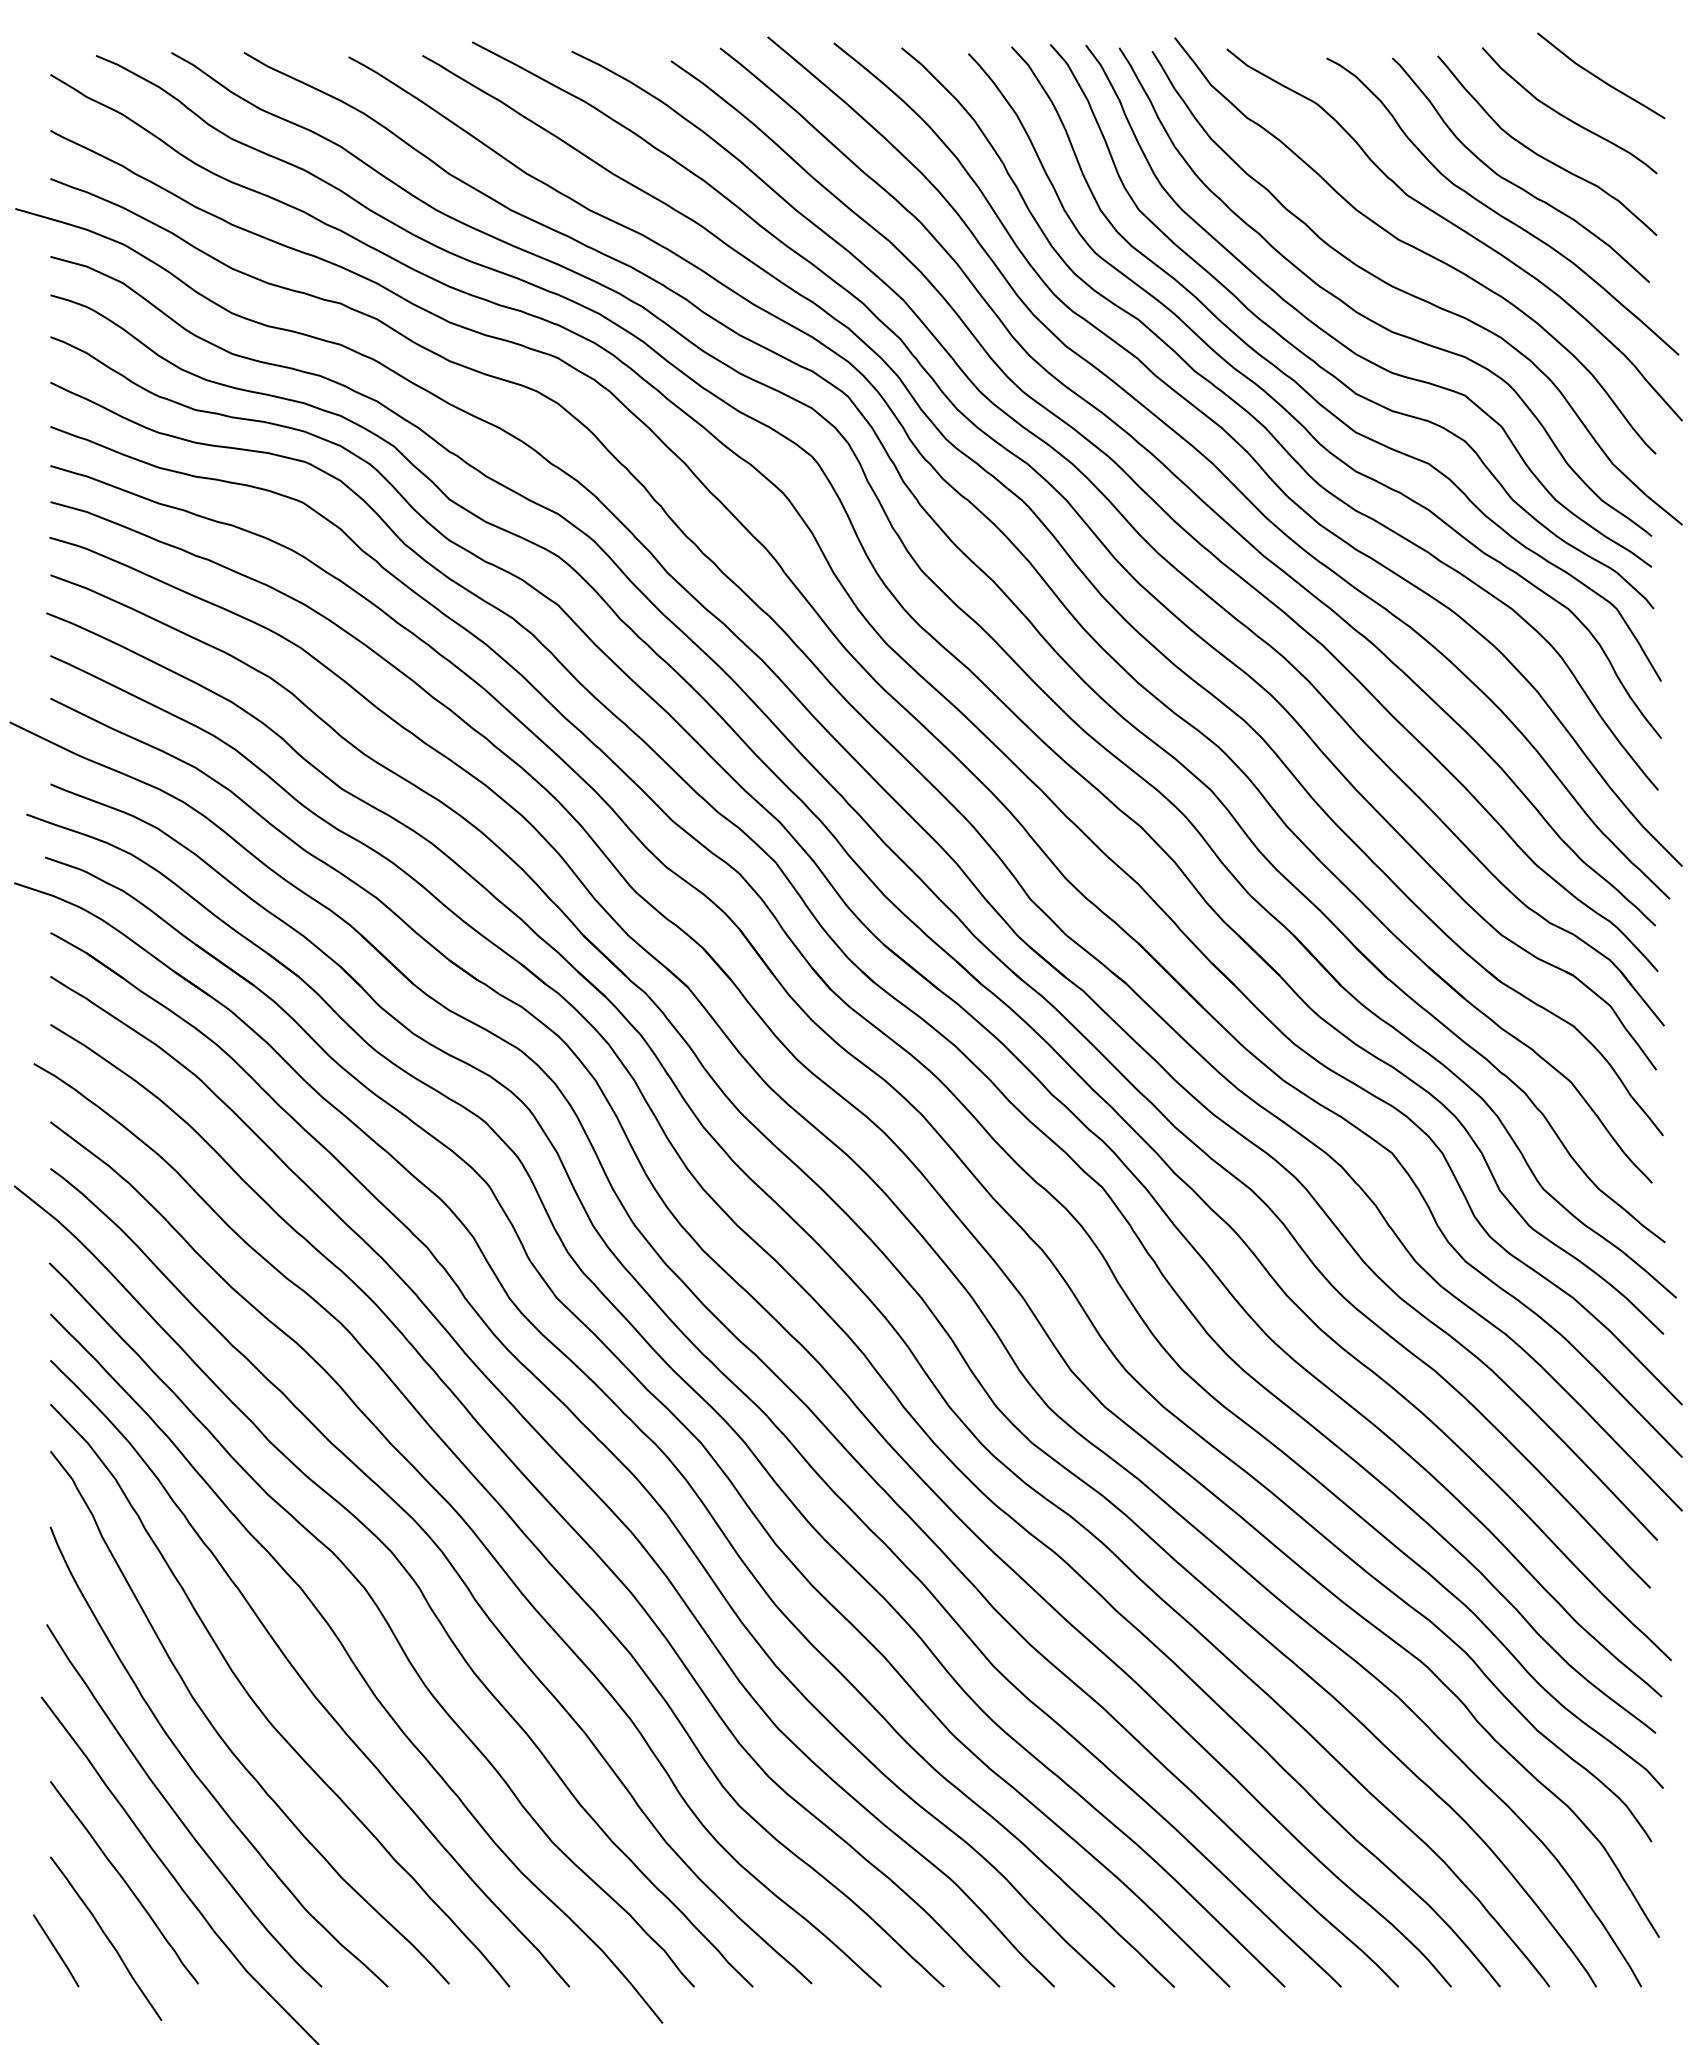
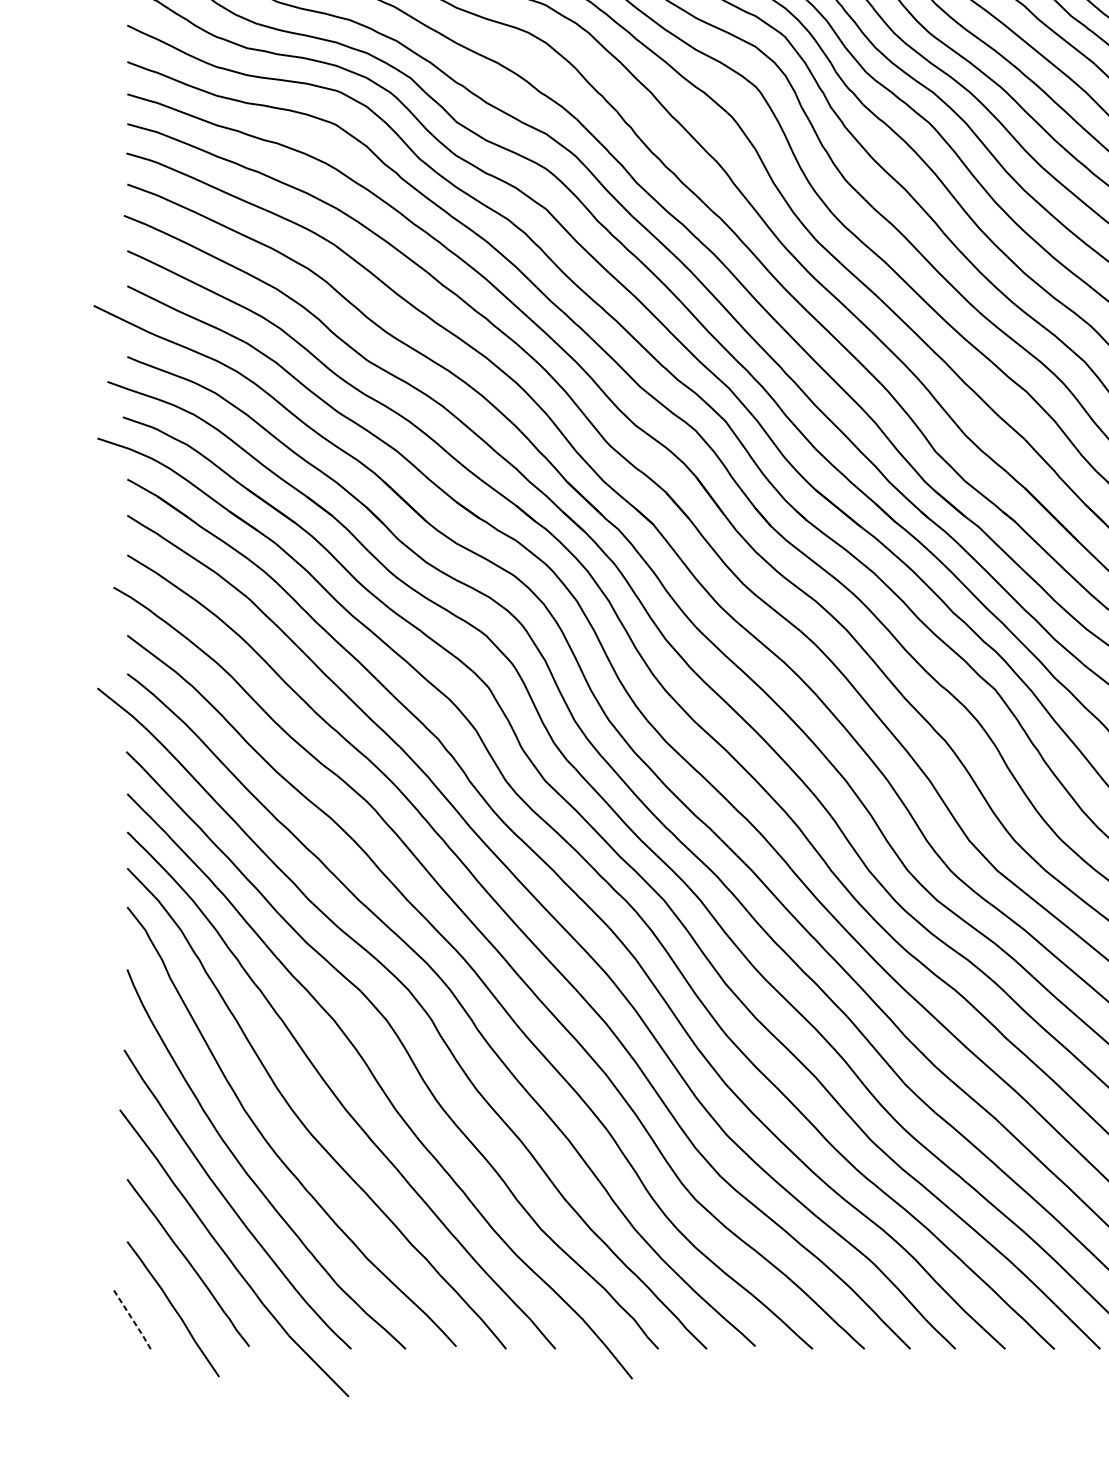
line: (56, 1950) -> (132, 1318), solid -> dashed

